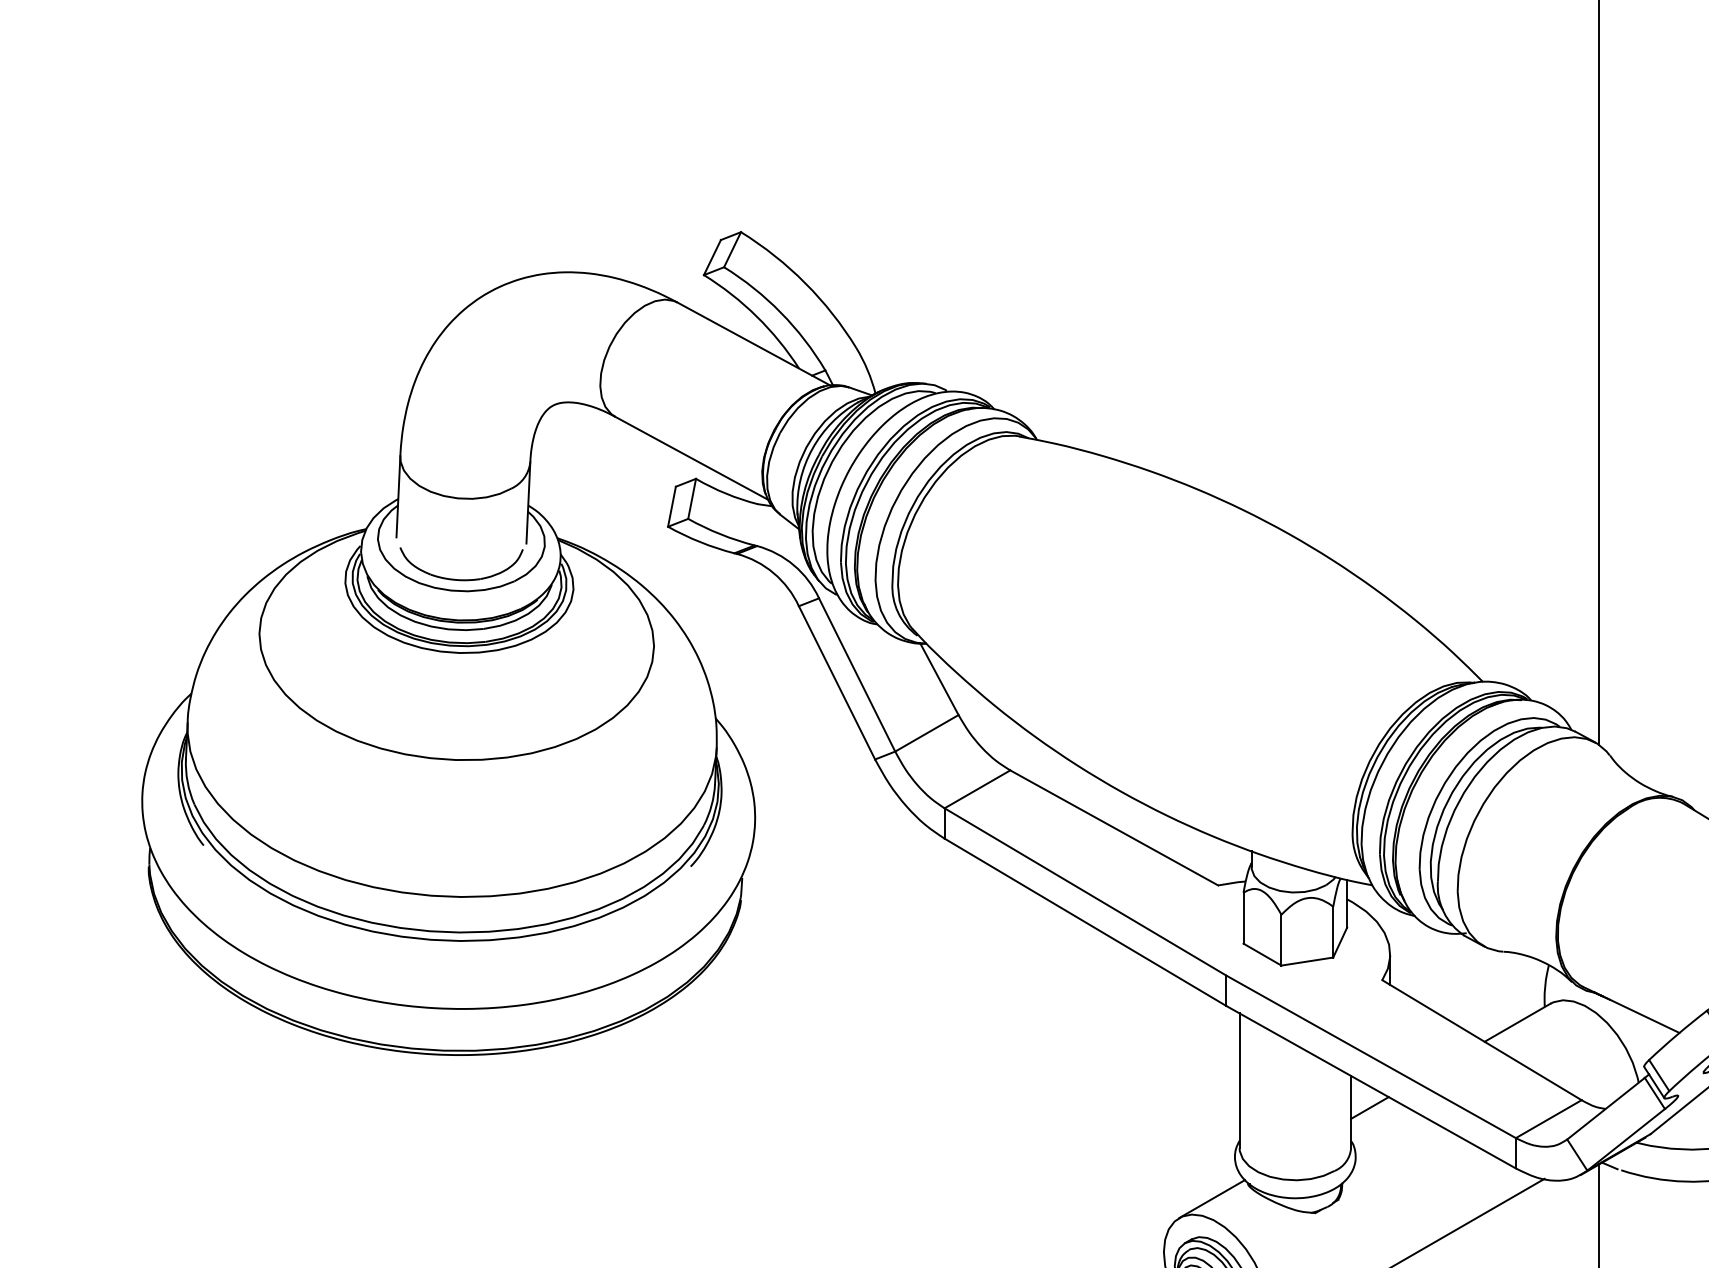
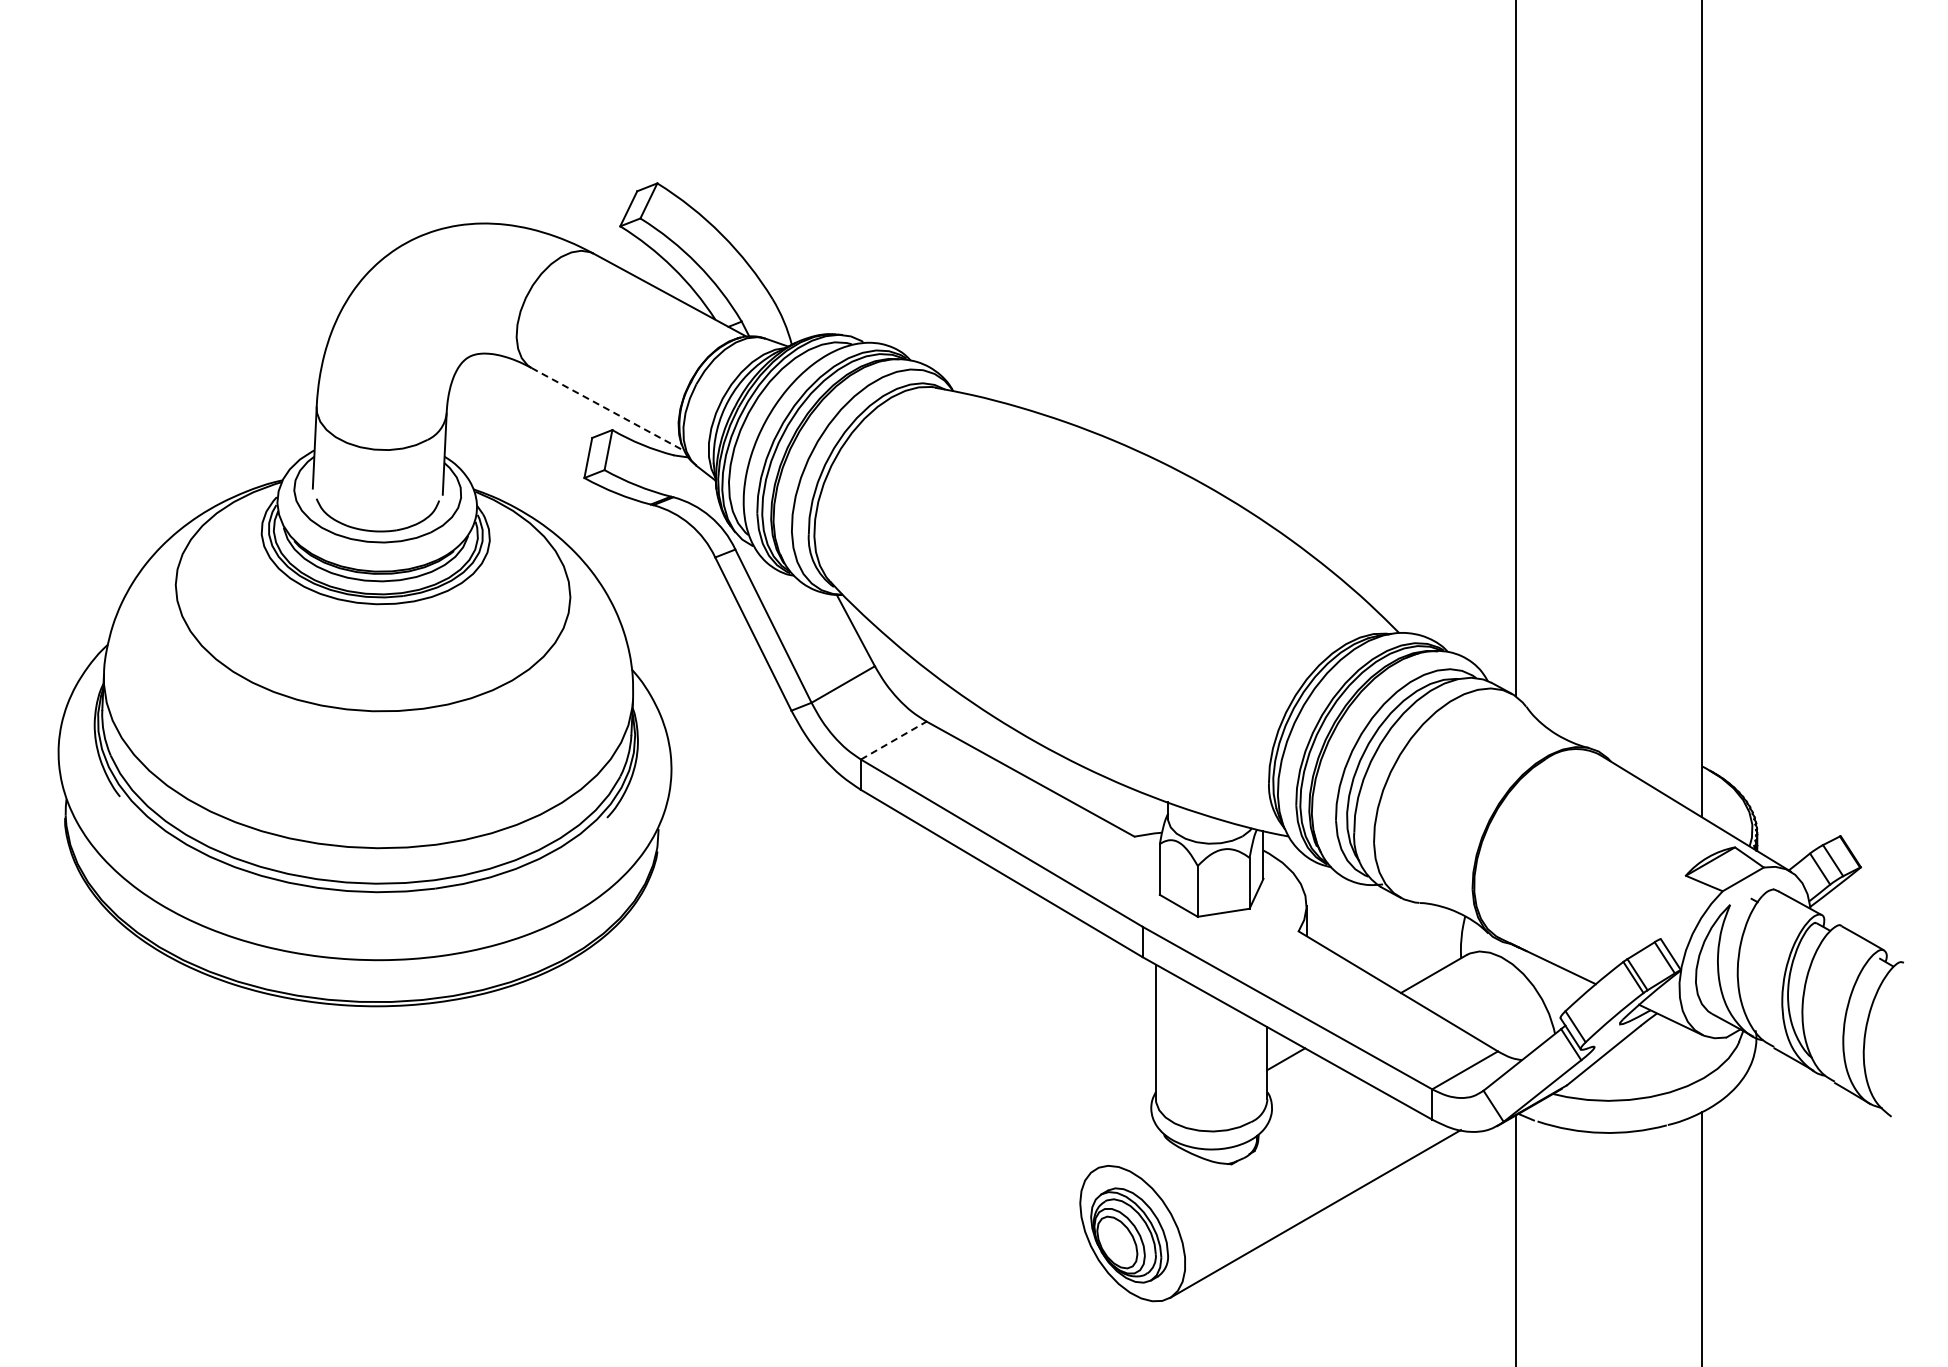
line: (692, 458) -> (608, 409), solid -> dashed
line: (977, 789) -> (893, 740), solid -> dashed
line: (1212, 1199) -> (1128, 1150), removed

